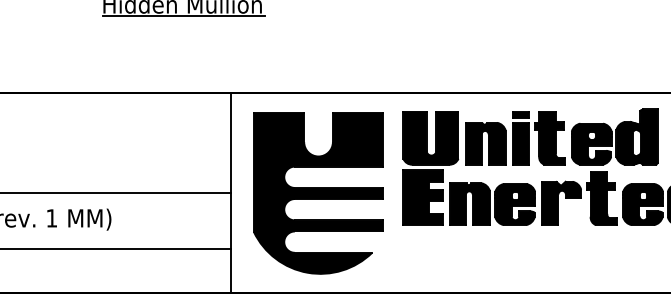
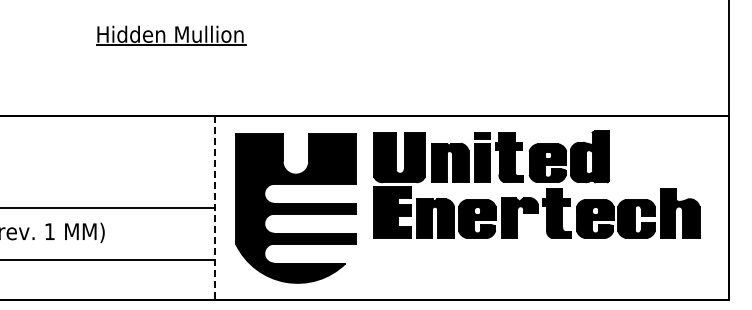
line: (231, 193) -> (215, 208), solid -> dashed

